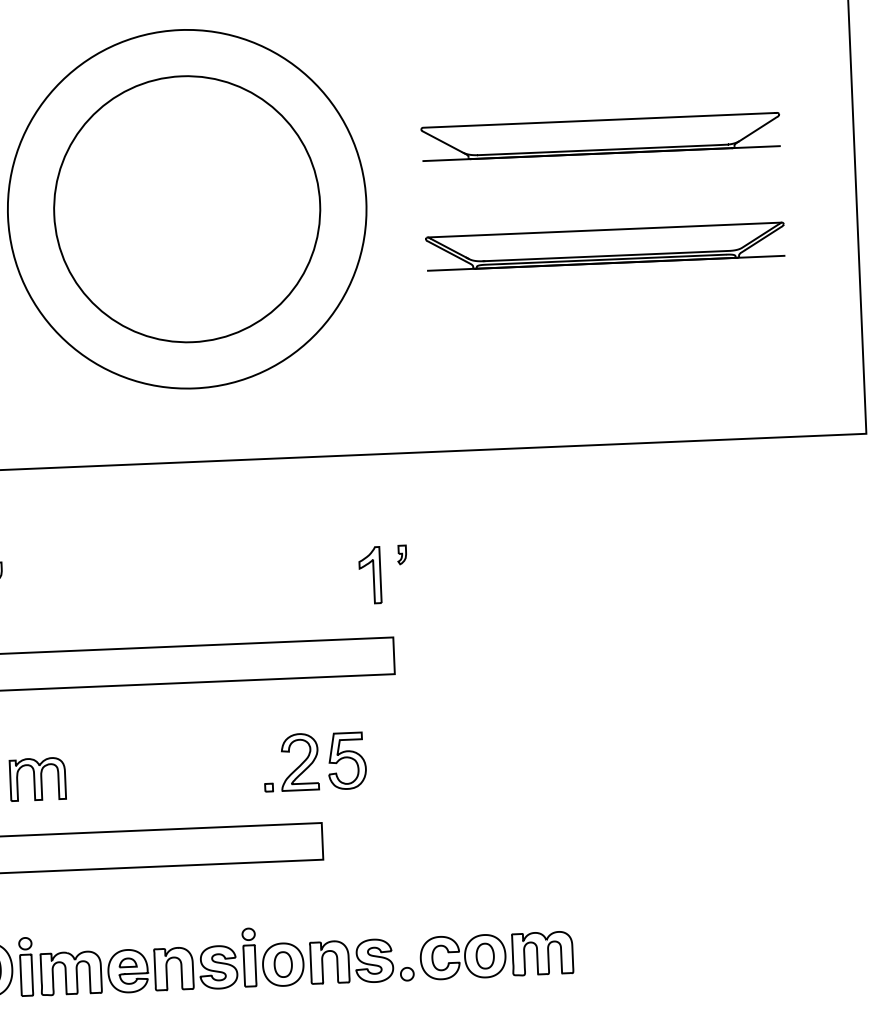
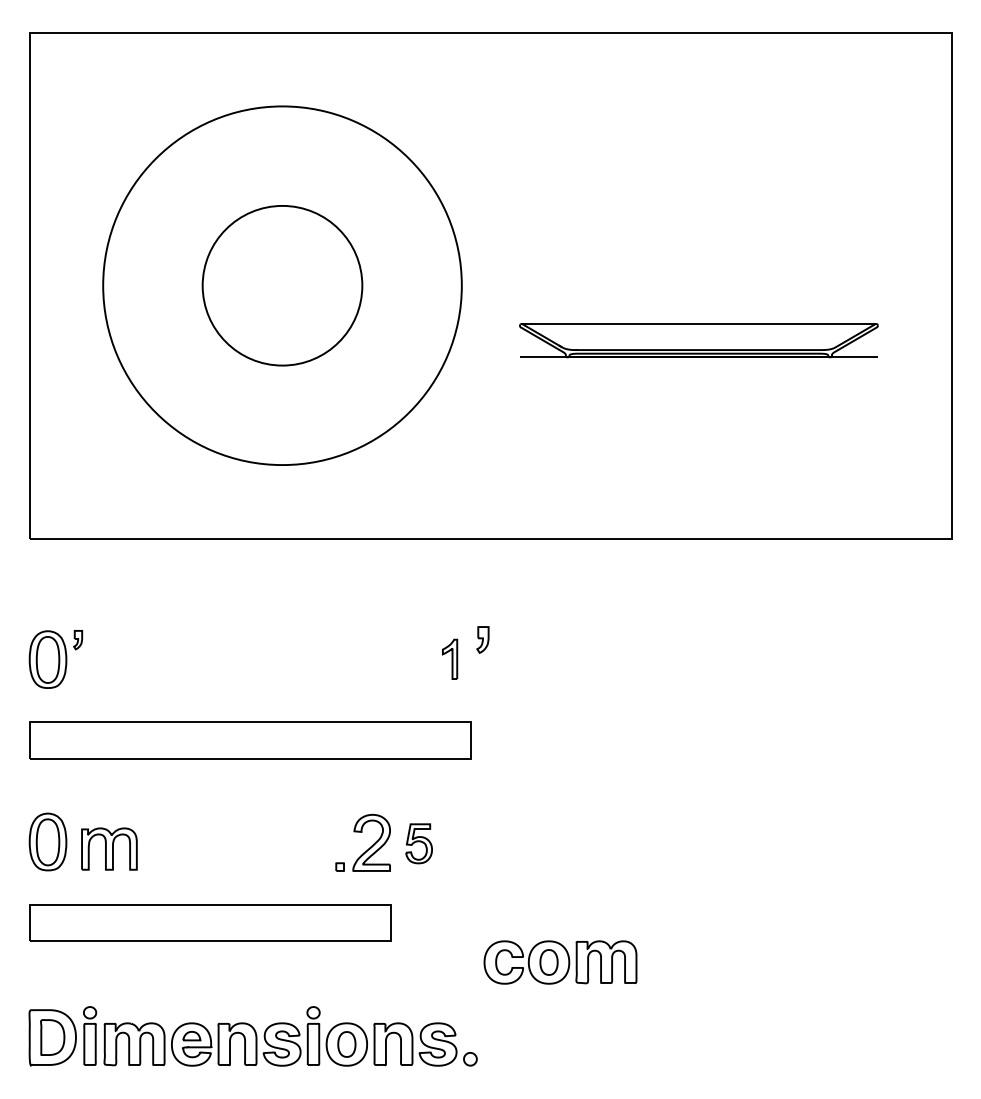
part: (600, 136) -> (698, 230), removed
circle: (187, 209) -> (282, 285), size x0.6
part: (401, 555) -> (482, 640), size x1.4
part: (369, 575) -> (449, 659), size x0.7
part: (346, 760) -> (418, 843), size x0.7
part: (496, 955) -> (560, 962), moved

